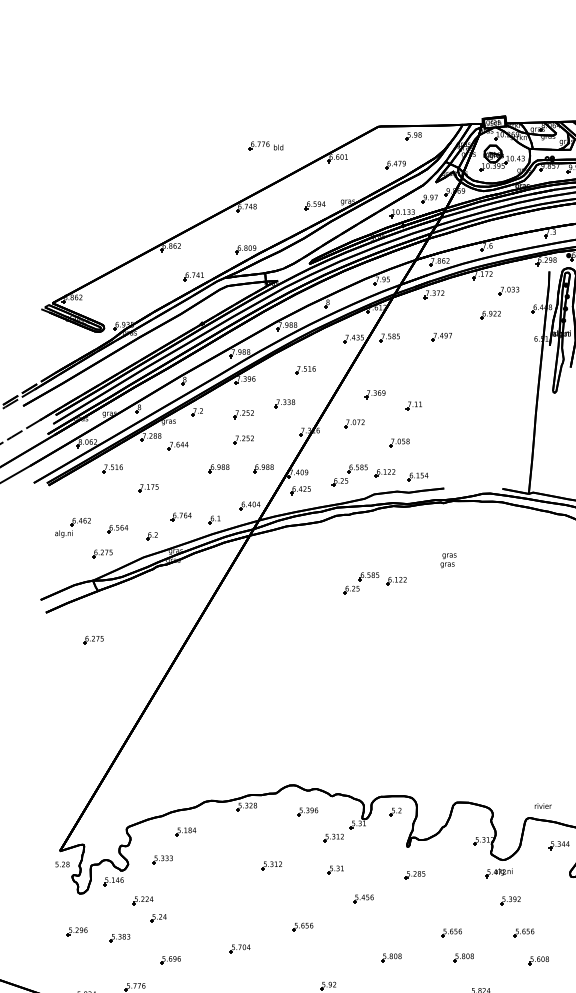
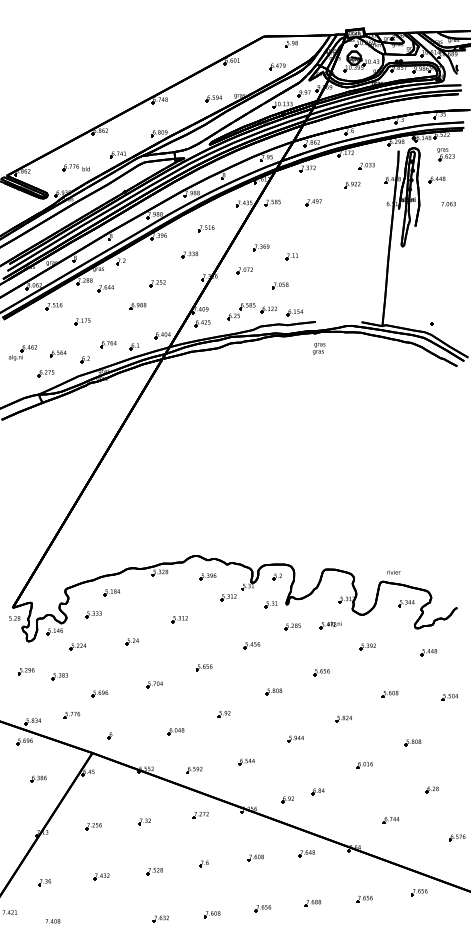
part: (265, 145) -> (75, 167), moved
part: (243, 414) -> (157, 263), removed
part: (262, 468) -> (172, 306), removed
text: (447, 560) -> (318, 348), moved
part: (374, 583) -> (260, 396), removed
part: (92, 640) -> (38, 441), removed
part: (334, 869) -> (270, 604), moved
part: (498, 873) -> (330, 625), moved
part: (157, 917) -> (131, 641), moved
part: (523, 933) -> (378, 672), removed
part: (462, 957) -> (330, 691), removed

